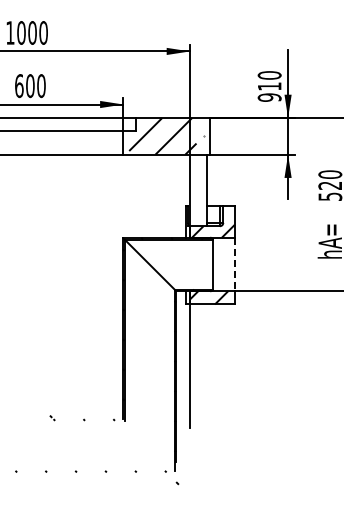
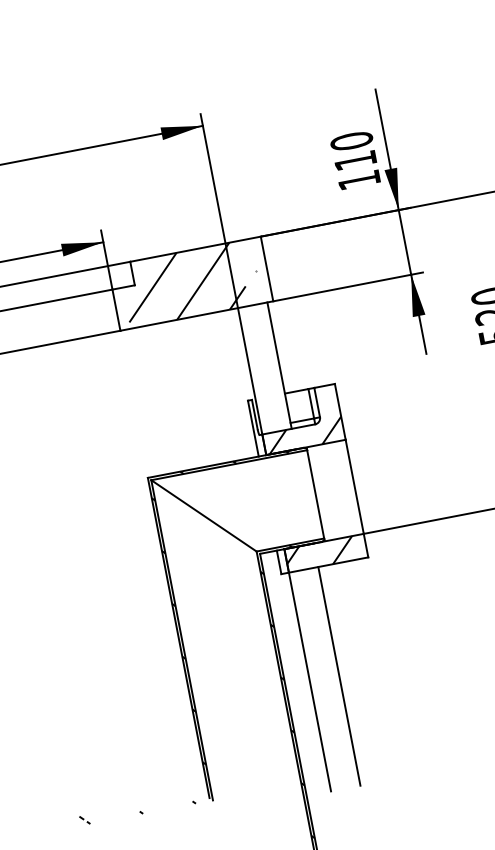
text: (269, 97) -> (358, 180), 910 -> 110
line: (234, 264) -> (353, 486), dashed -> solid
line: (206, 366) -> (339, 676), added

